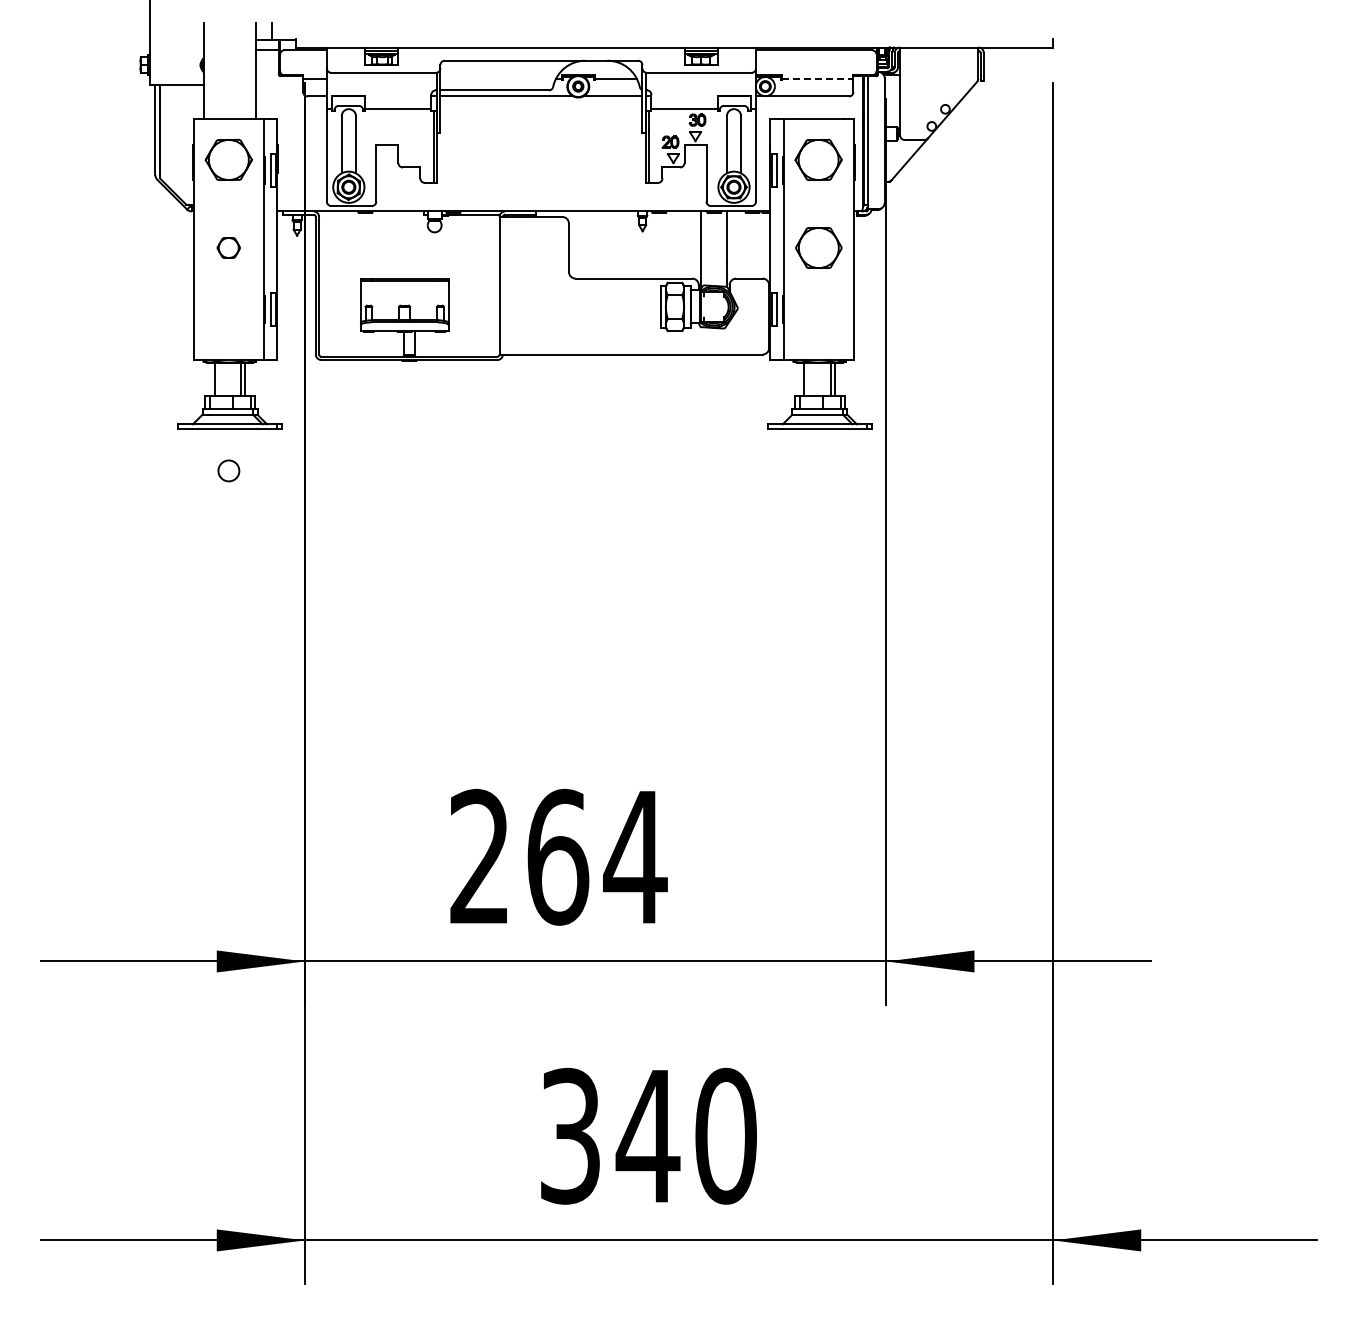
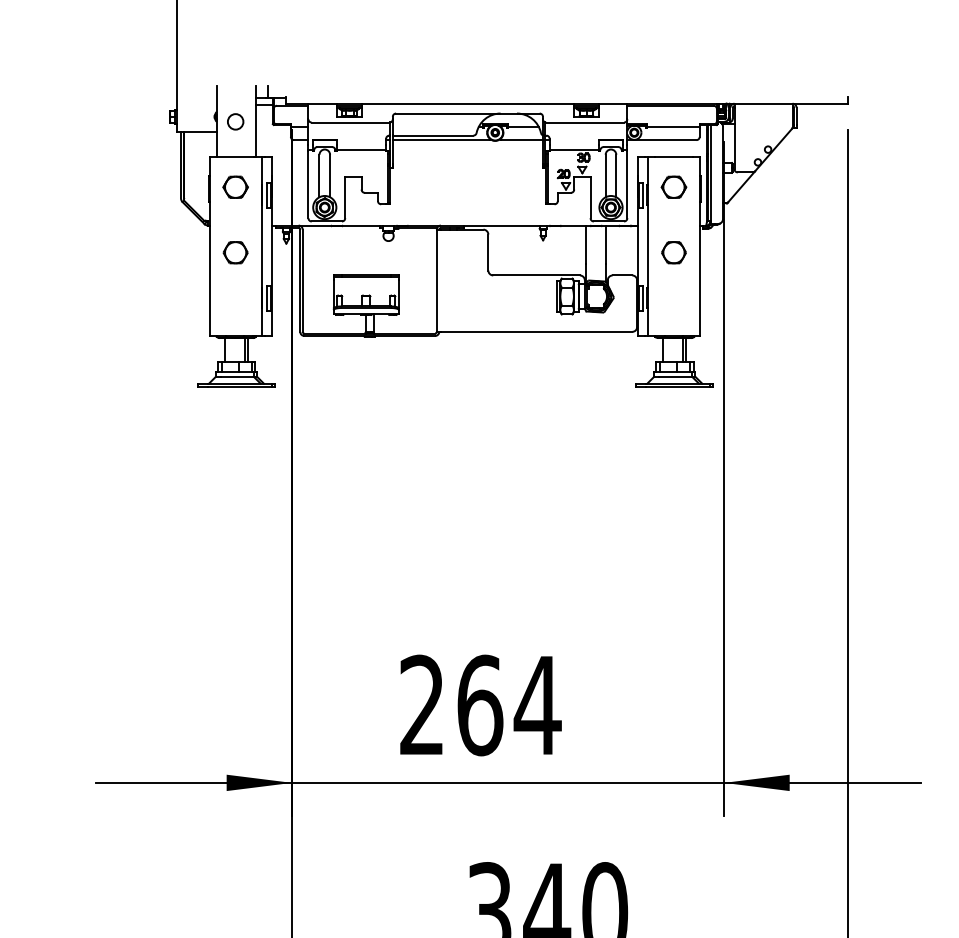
line: (817, 78) -> (673, 126), dashed -> solid
part: (228, 159) -> (235, 186), size x0.71
part: (818, 159) -> (673, 186), size x0.71
part: (228, 247) -> (235, 252), size x1.43
part: (818, 247) -> (673, 252), size x0.71
circle: (228, 470) -> (235, 121), moved

